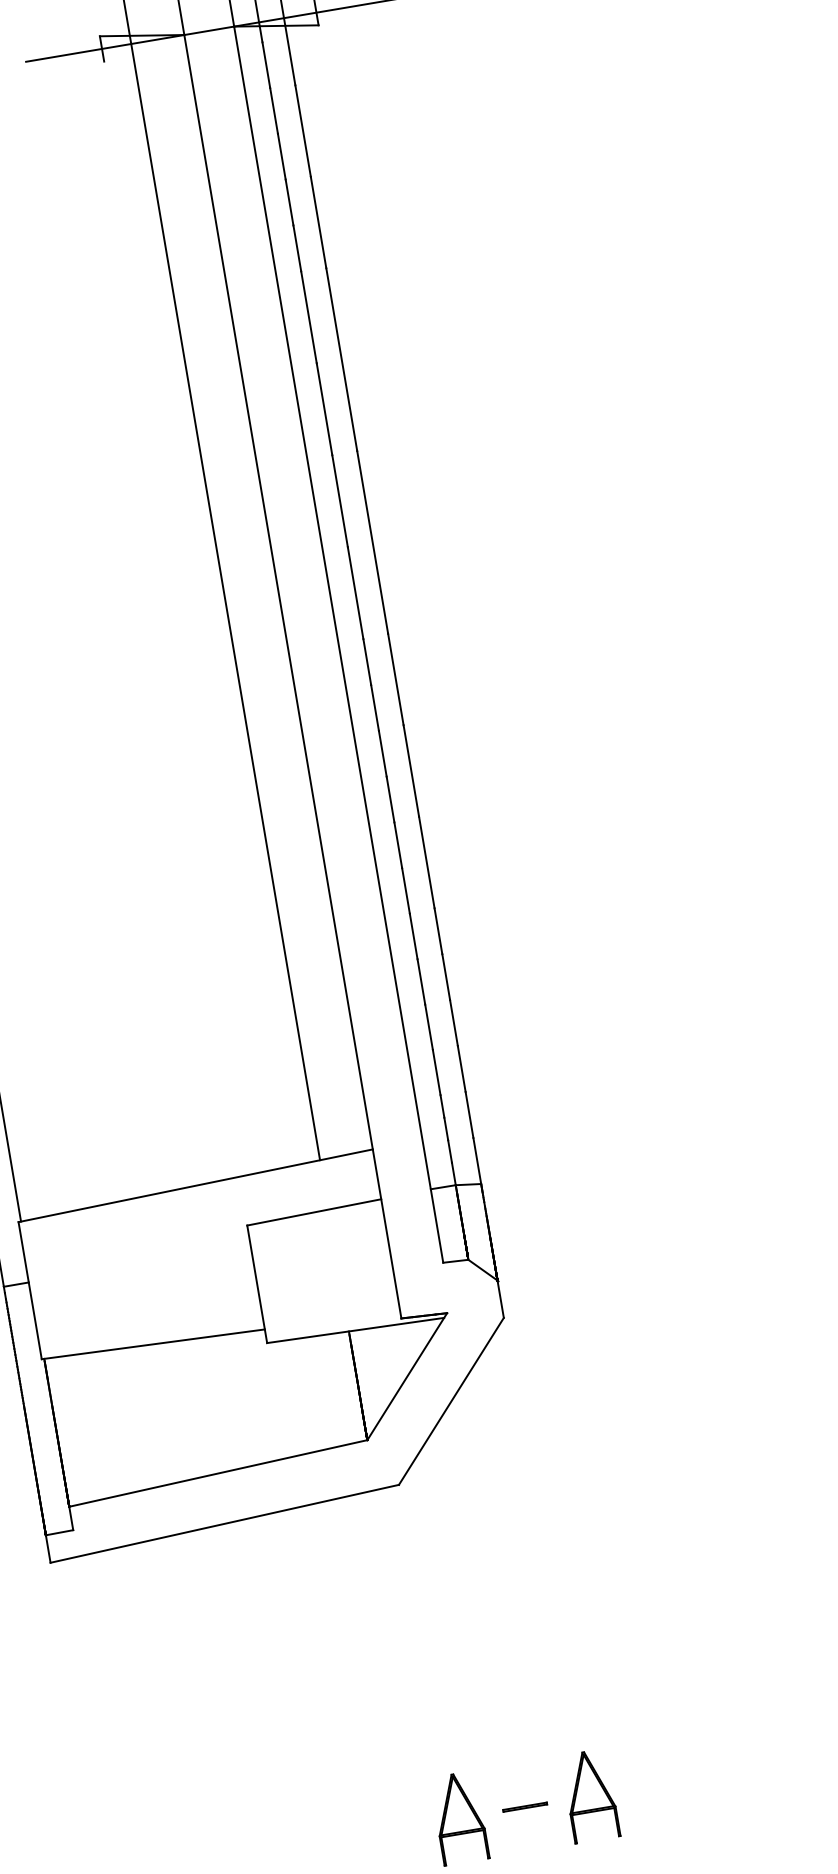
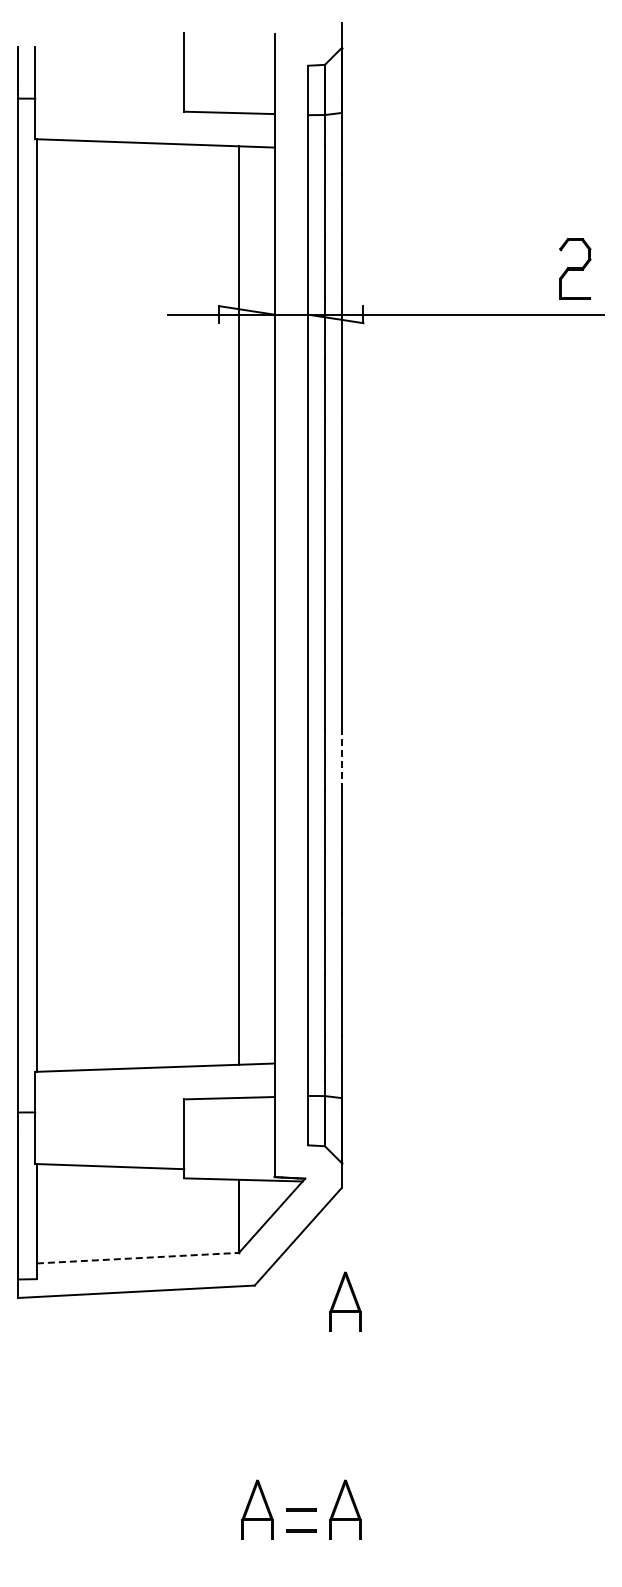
line: (395, 680) -> (341, 759), solid -> dashed
line: (219, 1473) -> (138, 1258), solid -> dashed
part: (538, 1485) -> (345, 1301), added
line: (530, 1837) -> (301, 1530), added

